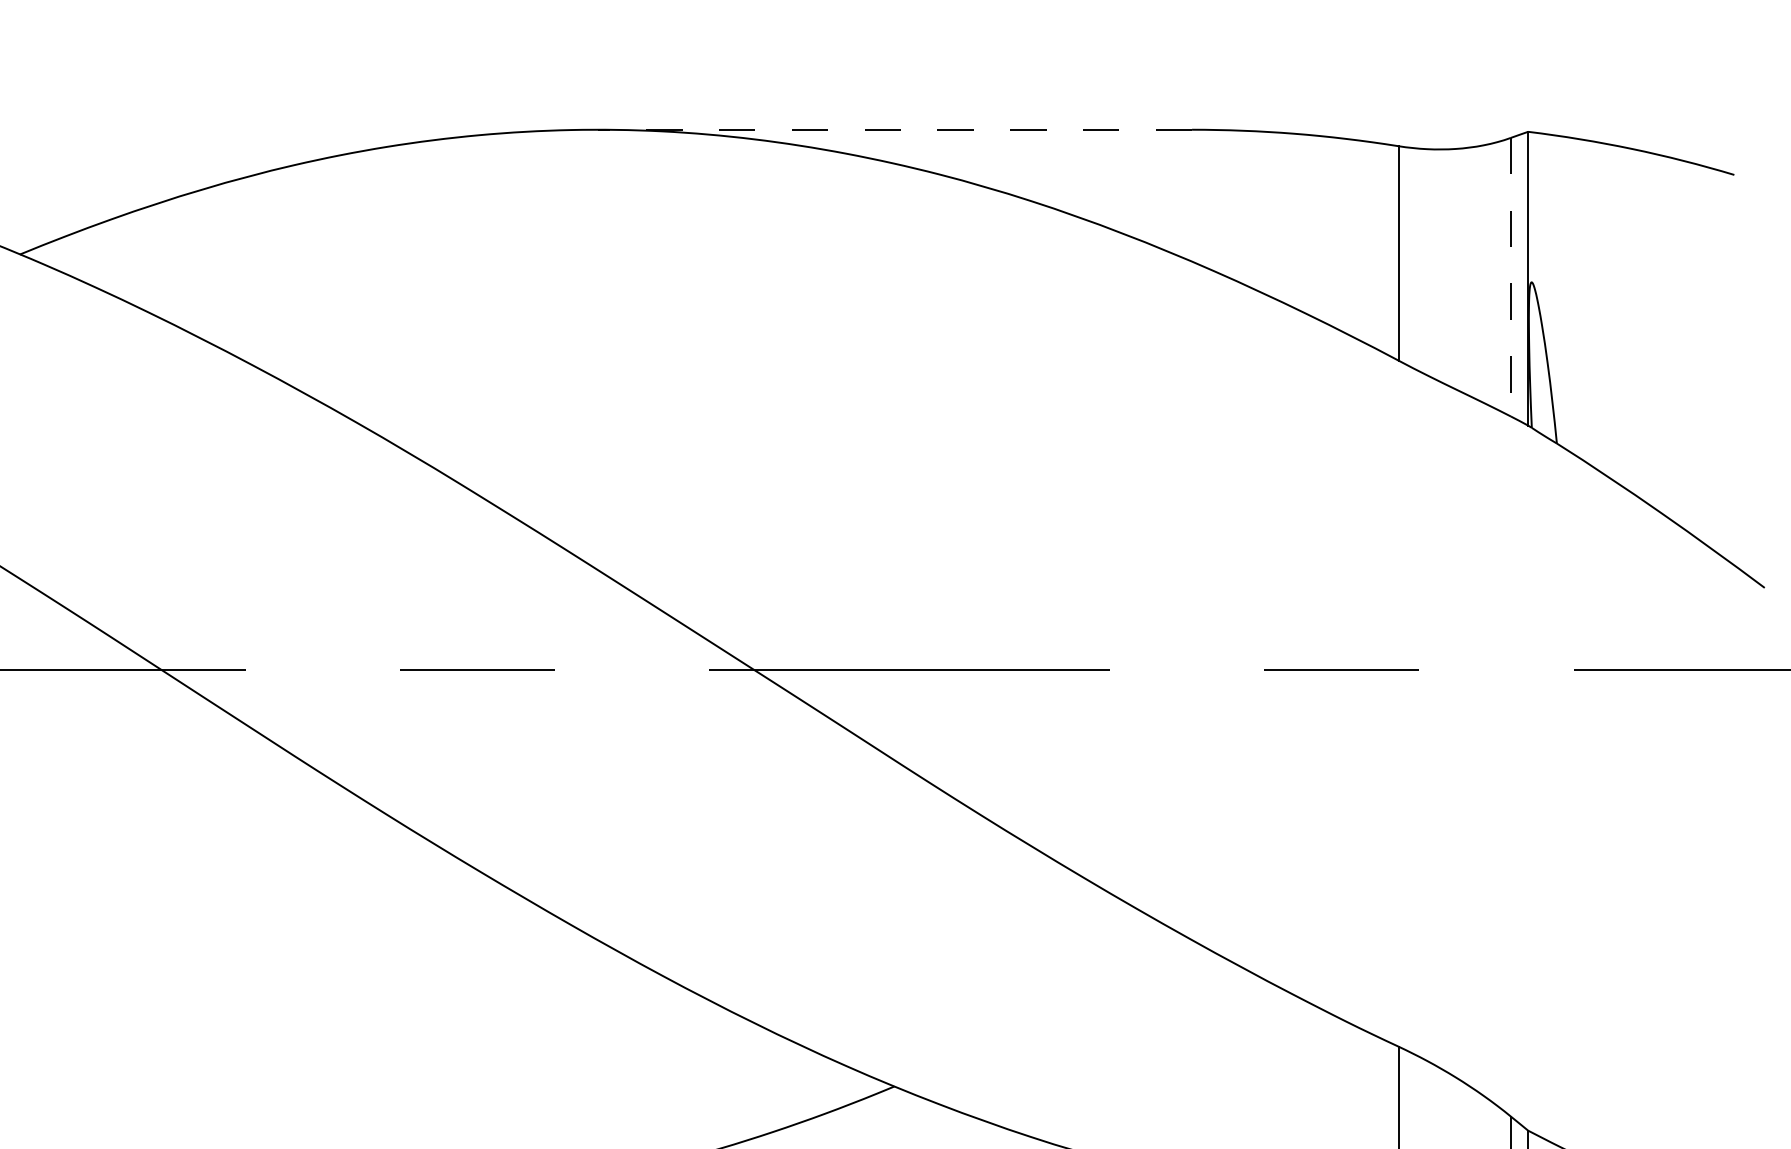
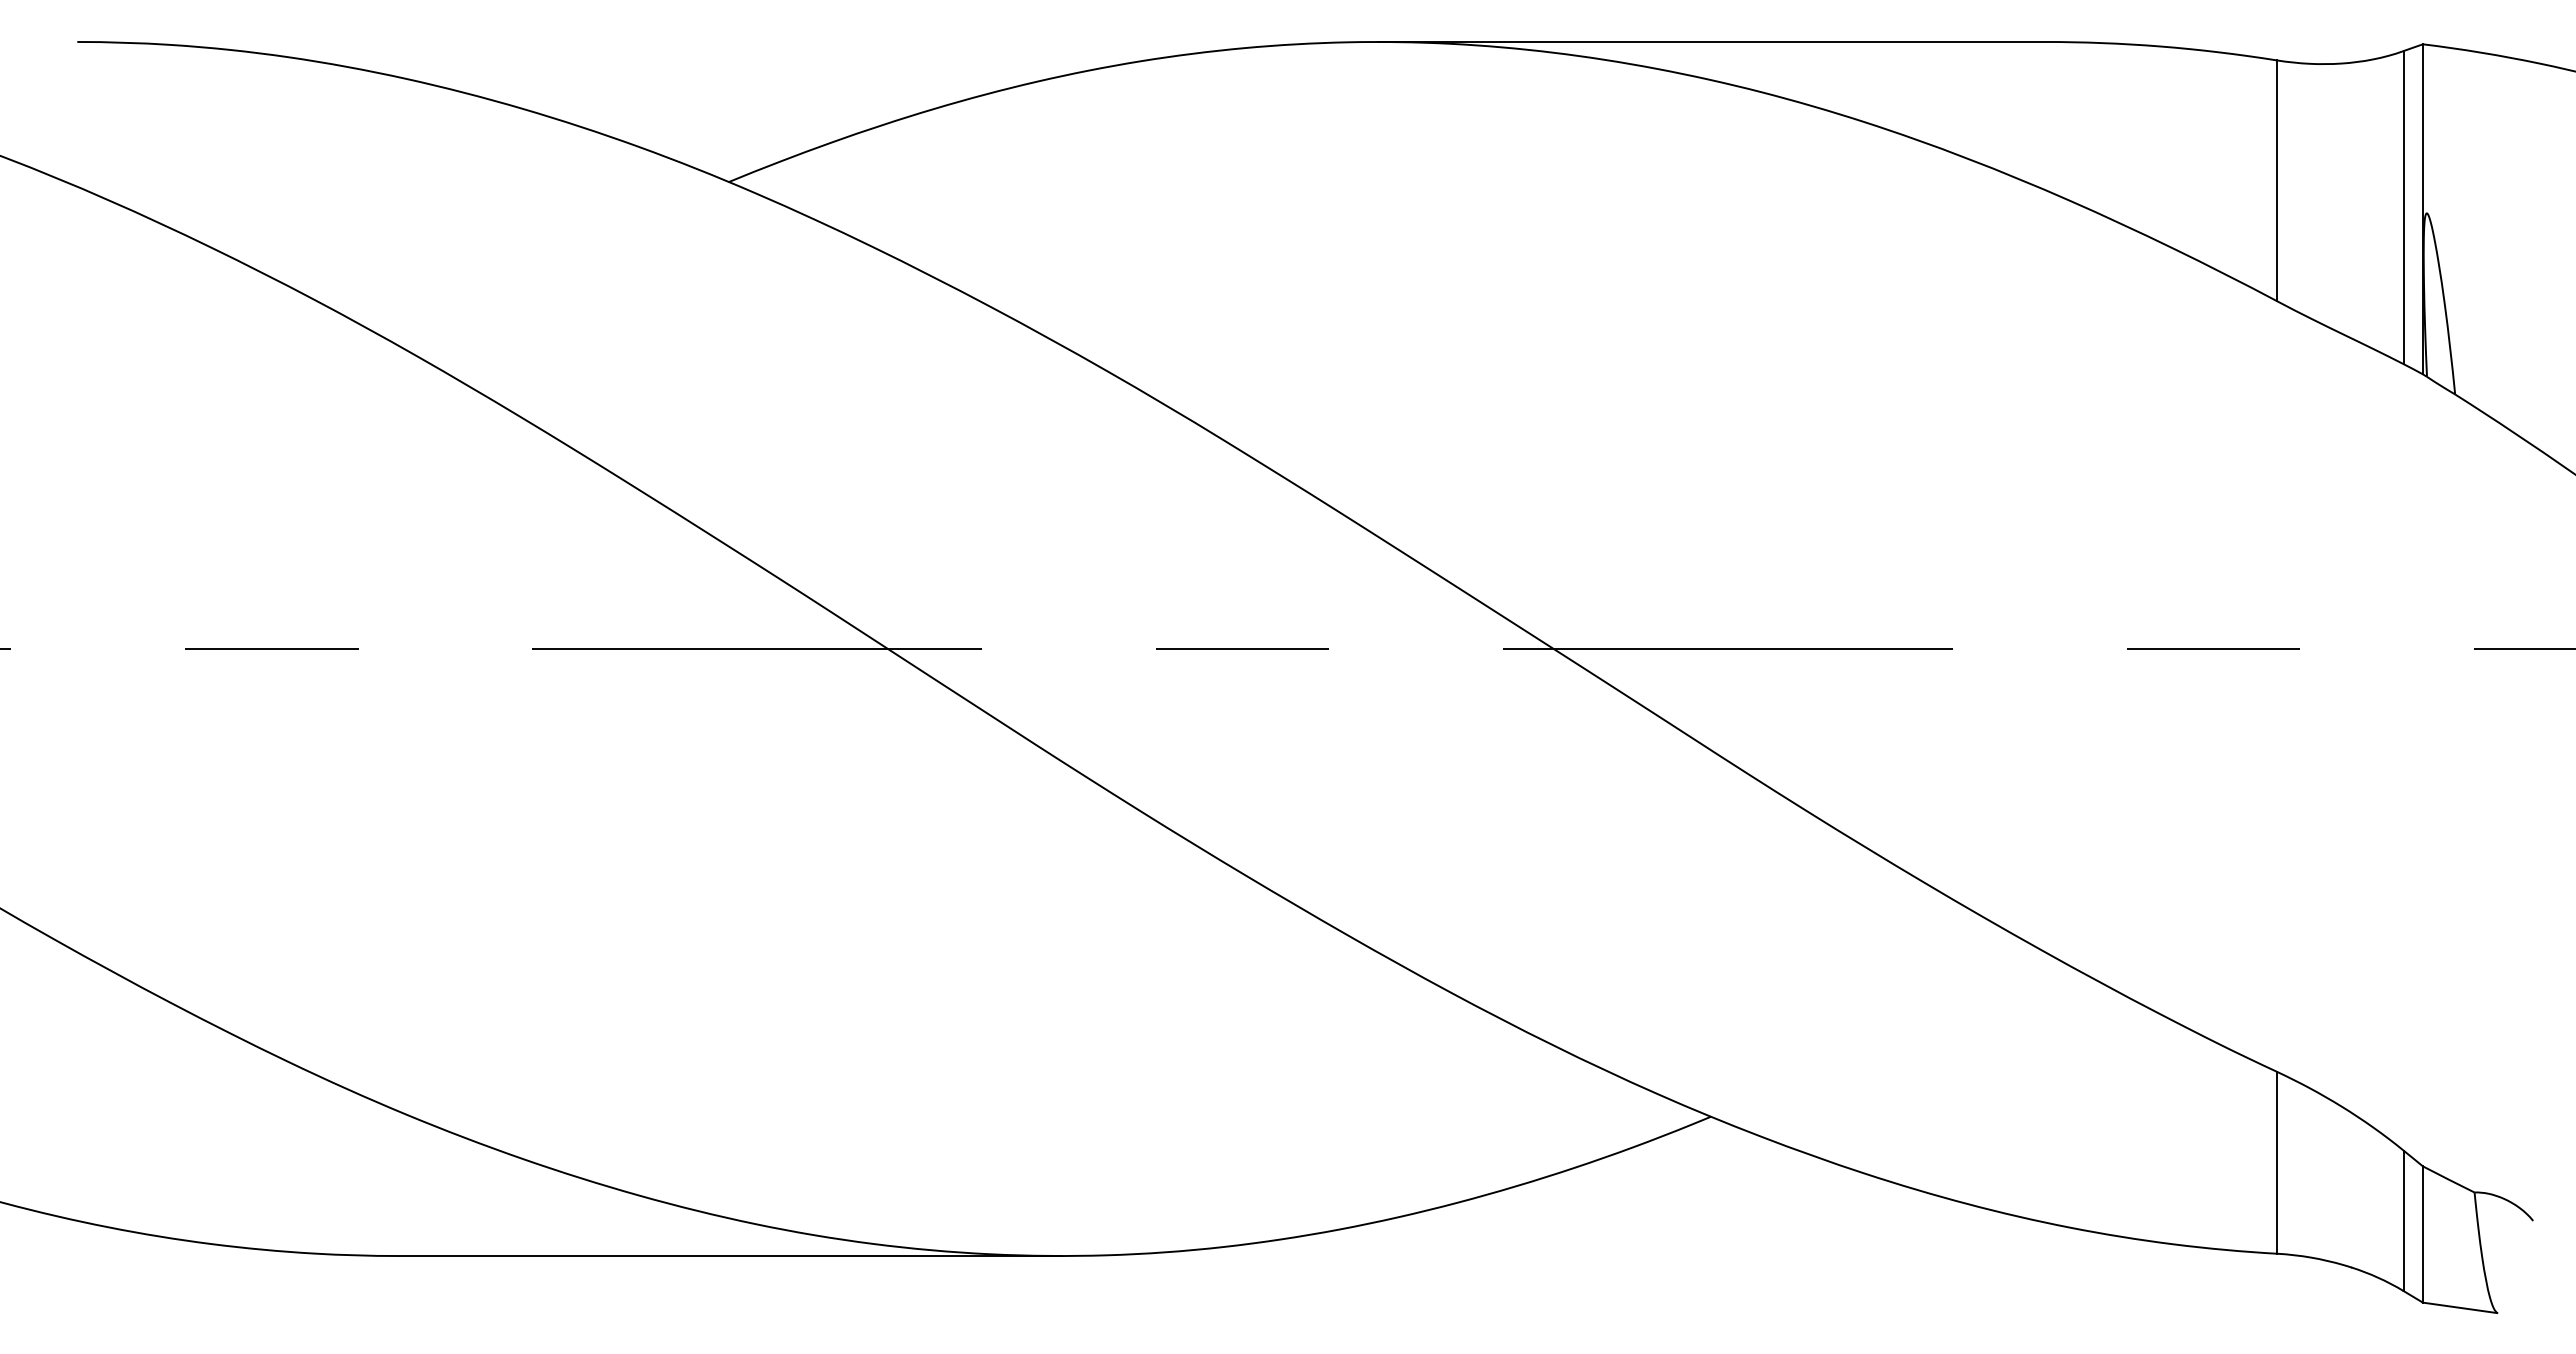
line: (894, 129) -> (1711, 41), dashed -> solid
line: (1510, 277) -> (2403, 207), dashed -> solid

